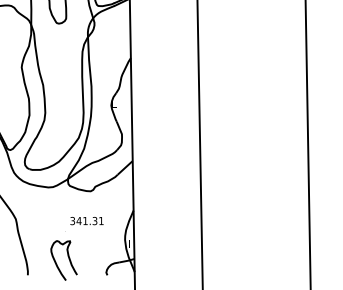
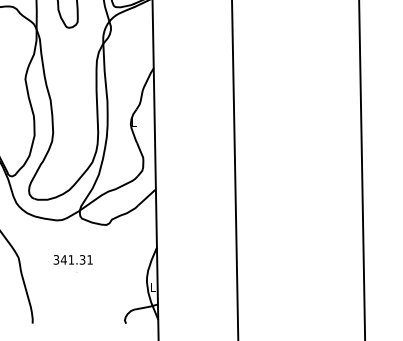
text: (86, 220) -> (72, 259), moved
curve: (68, 258) -> (80, 304), removed

